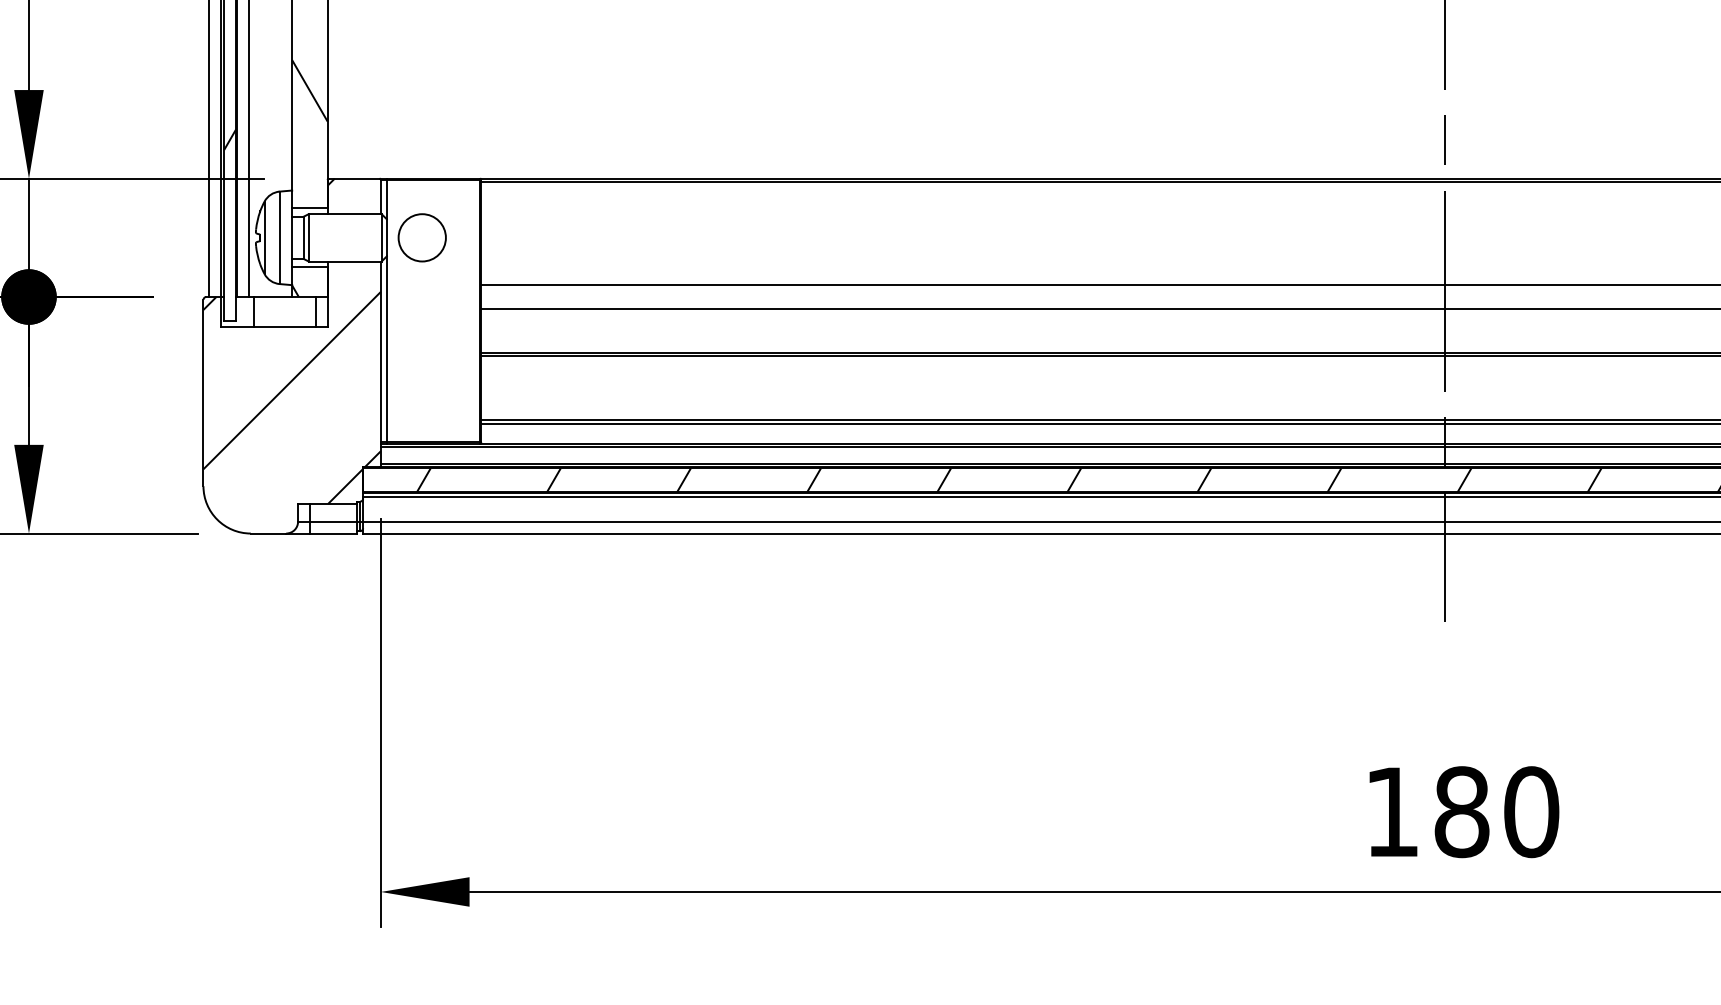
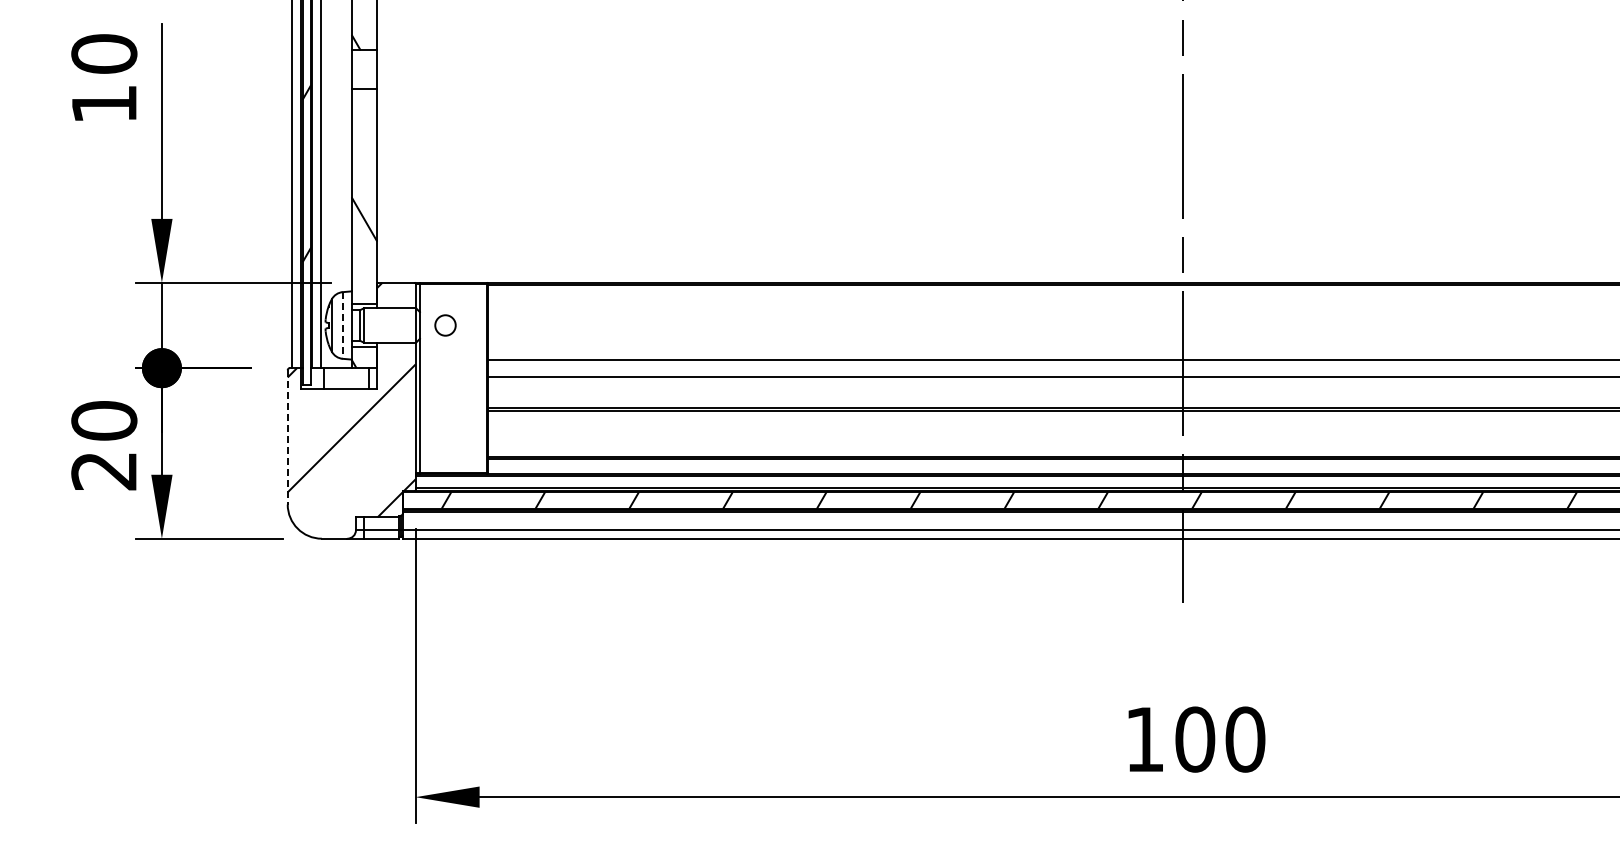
line: (279, 237) -> (342, 325), solid -> dashed
circle: (422, 237) -> (445, 325), size x0.6
line: (203, 393) -> (287, 437), solid -> dashed
text: (1462, 811) -> (1195, 739), 180 -> 100

